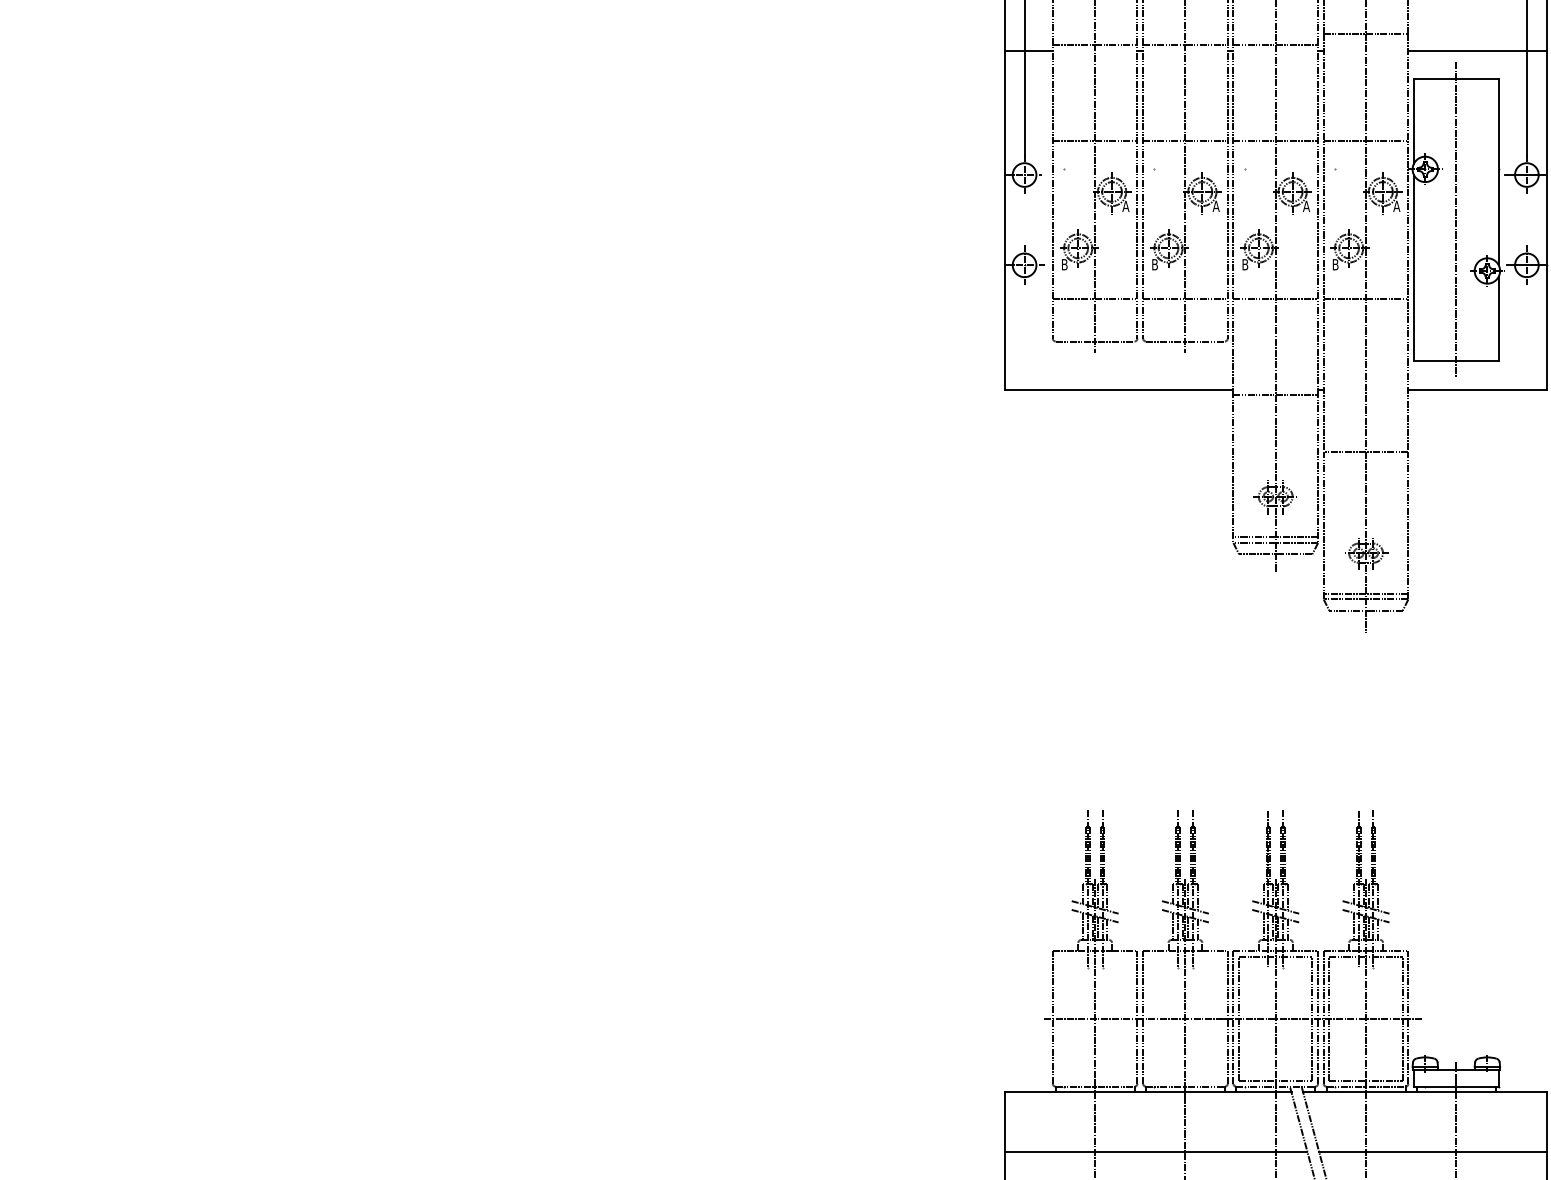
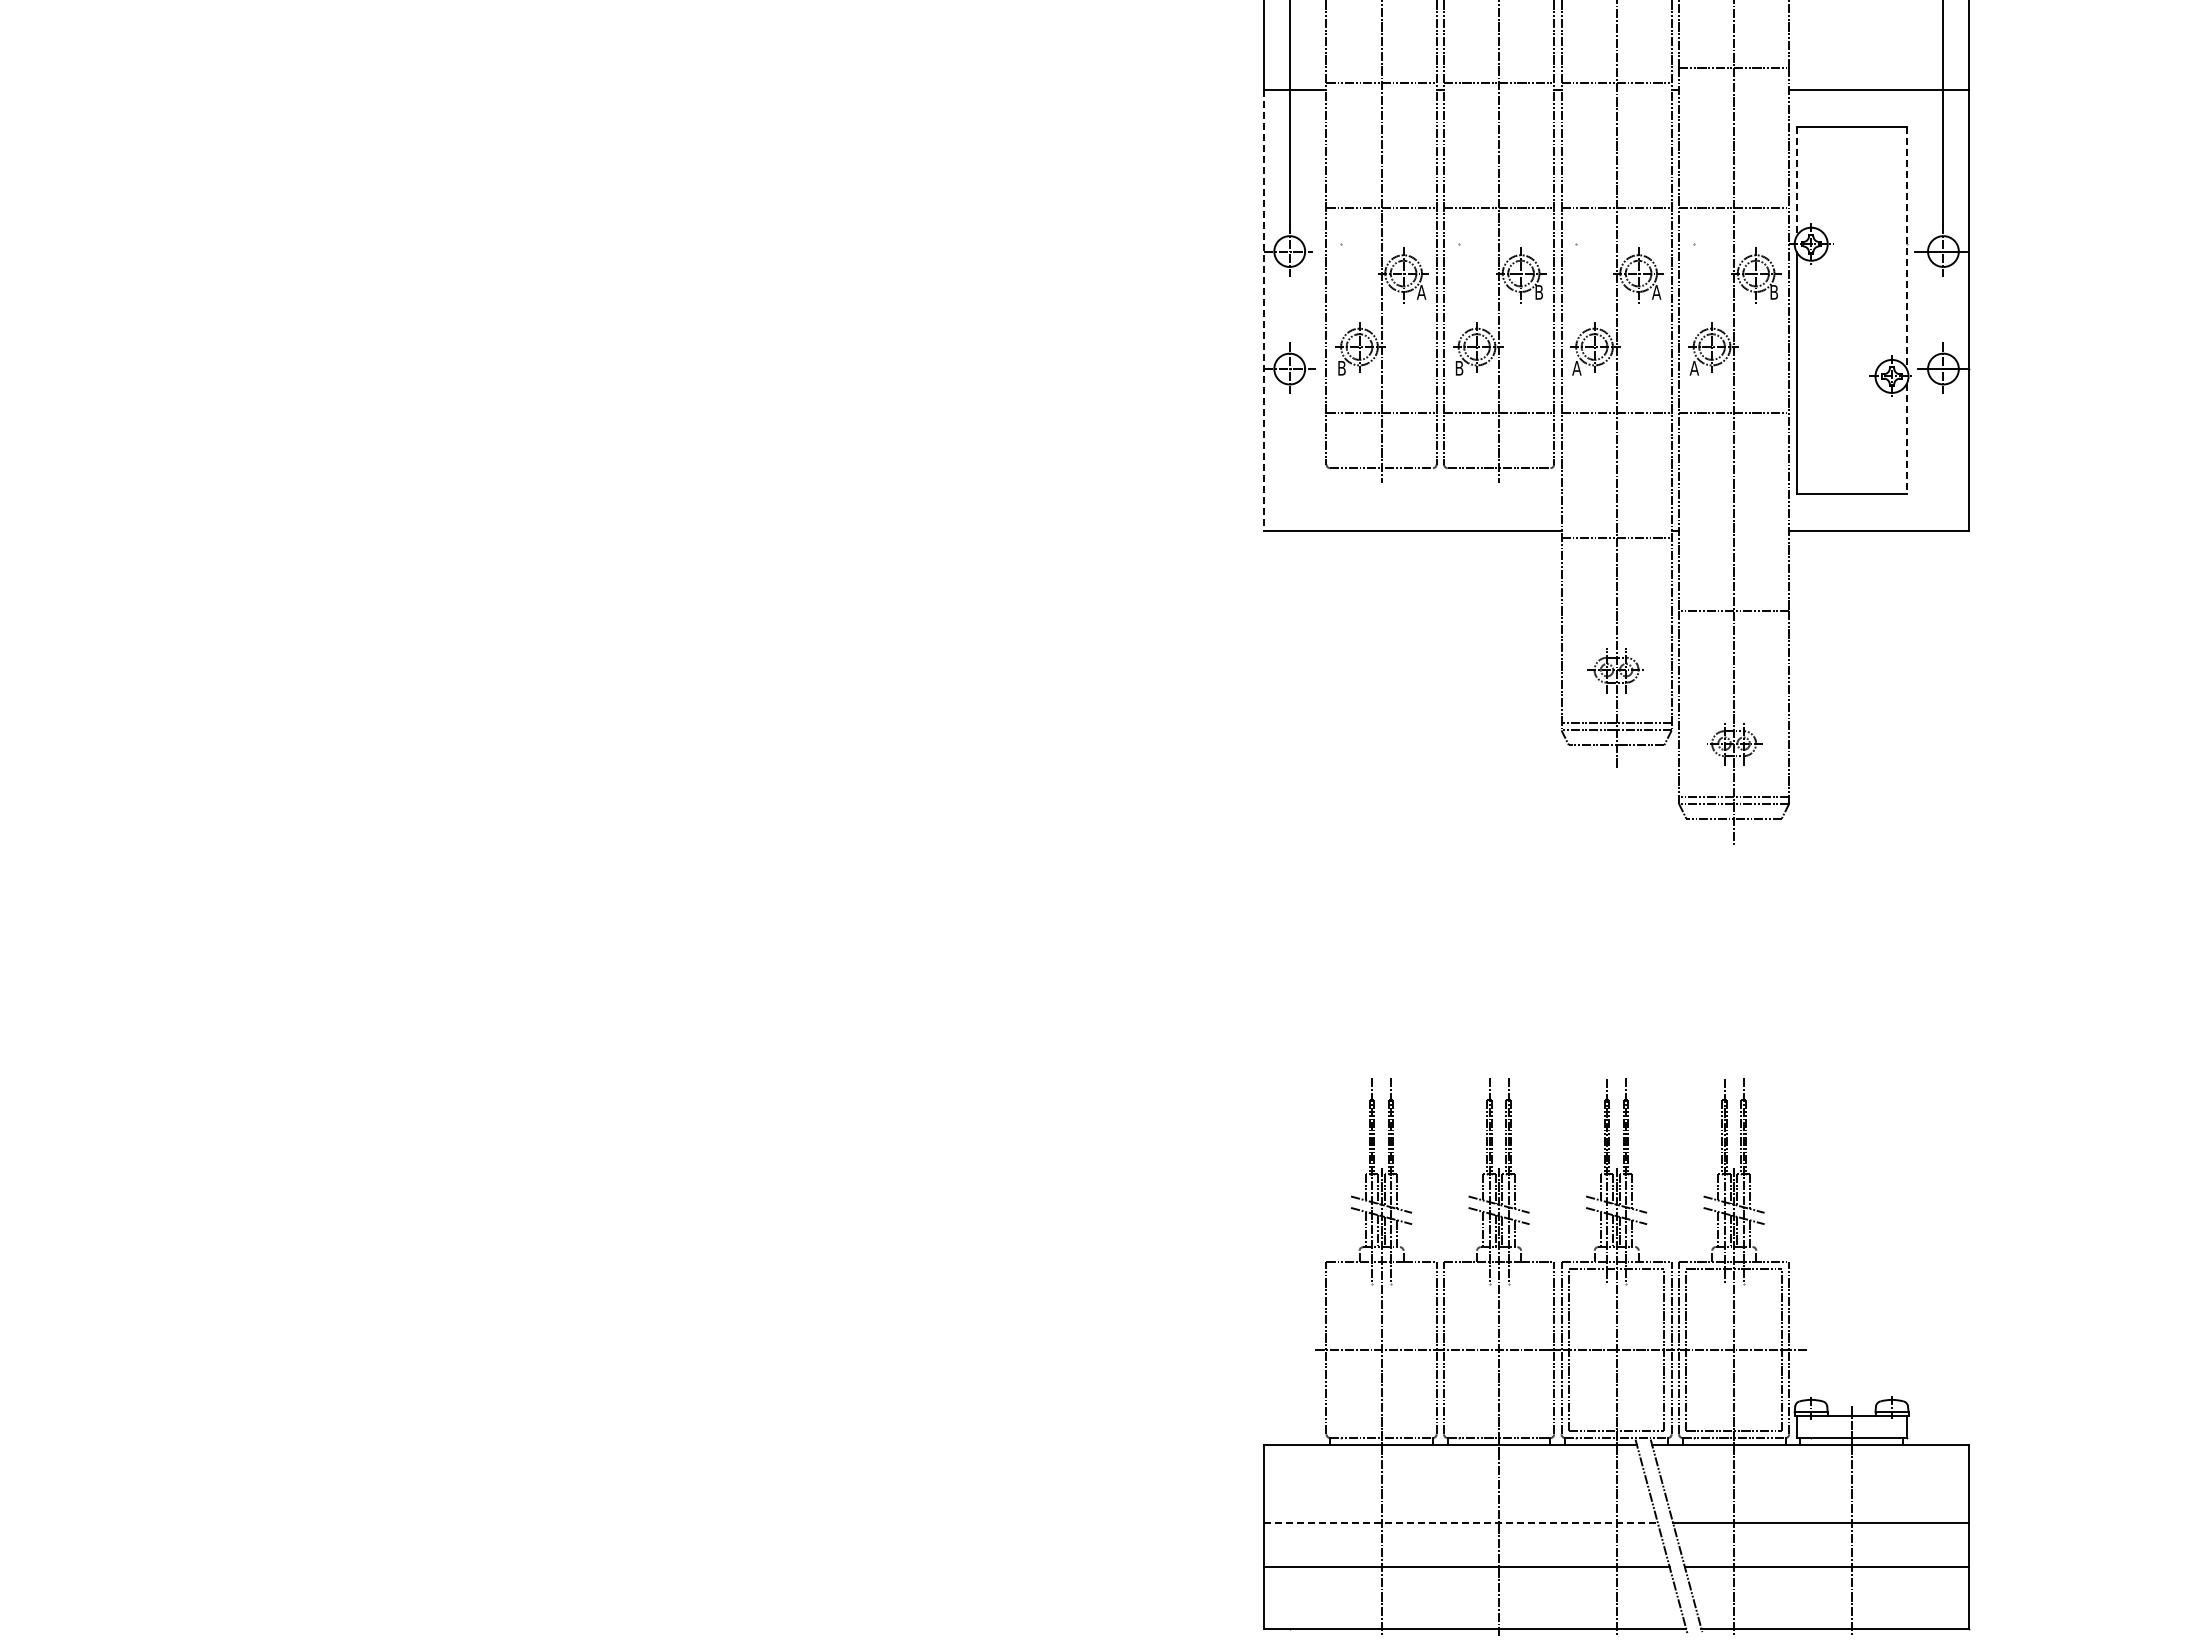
line: (1413, 121) -> (1796, 181), solid -> dashed
line: (1498, 172) -> (1906, 248), solid -> dashed
text: (1215, 206) -> (1538, 292), A -> B
text: (1396, 206) -> (1773, 292), A -> B
line: (1456, 219) -> (1851, 309), removed
line: (1005, 220) -> (1264, 310), solid -> dashed
text: (1244, 264) -> (1576, 368), B -> A
text: (1335, 264) -> (1694, 368), B -> A
line: (1498, 318) -> (1906, 438), solid -> dashed
line: (1155, 1151) -> (1460, 1522), solid -> dashed

